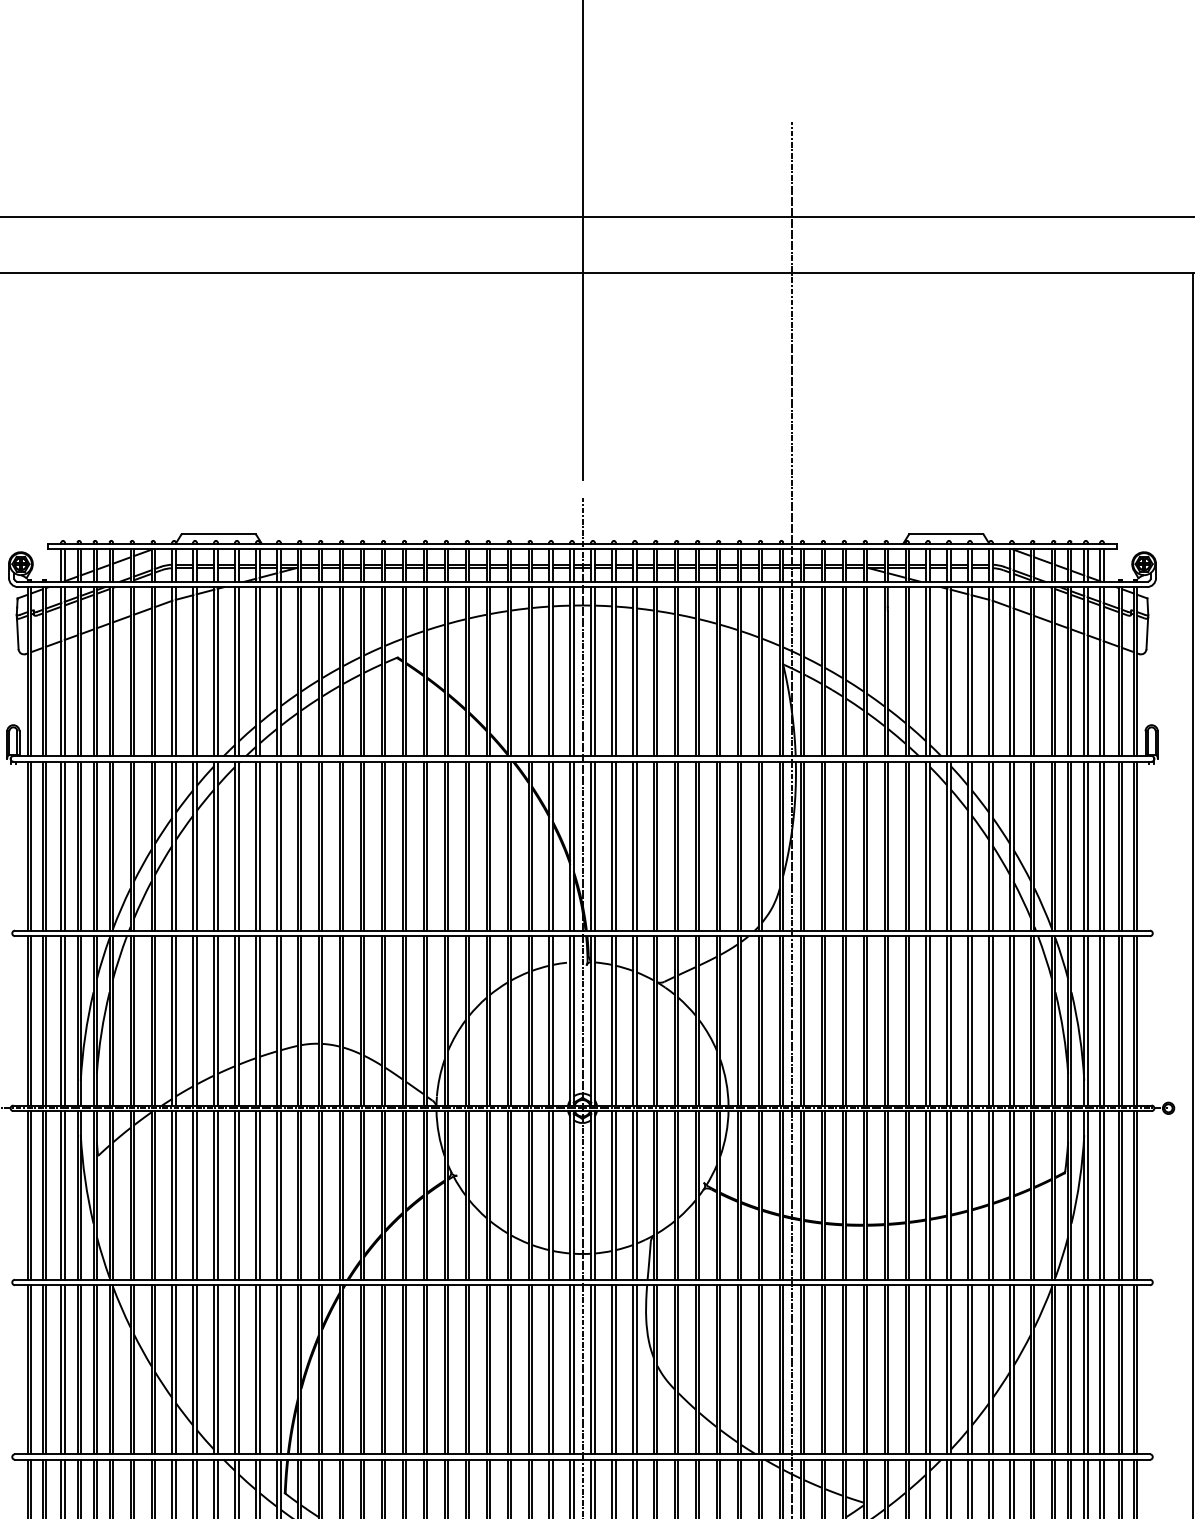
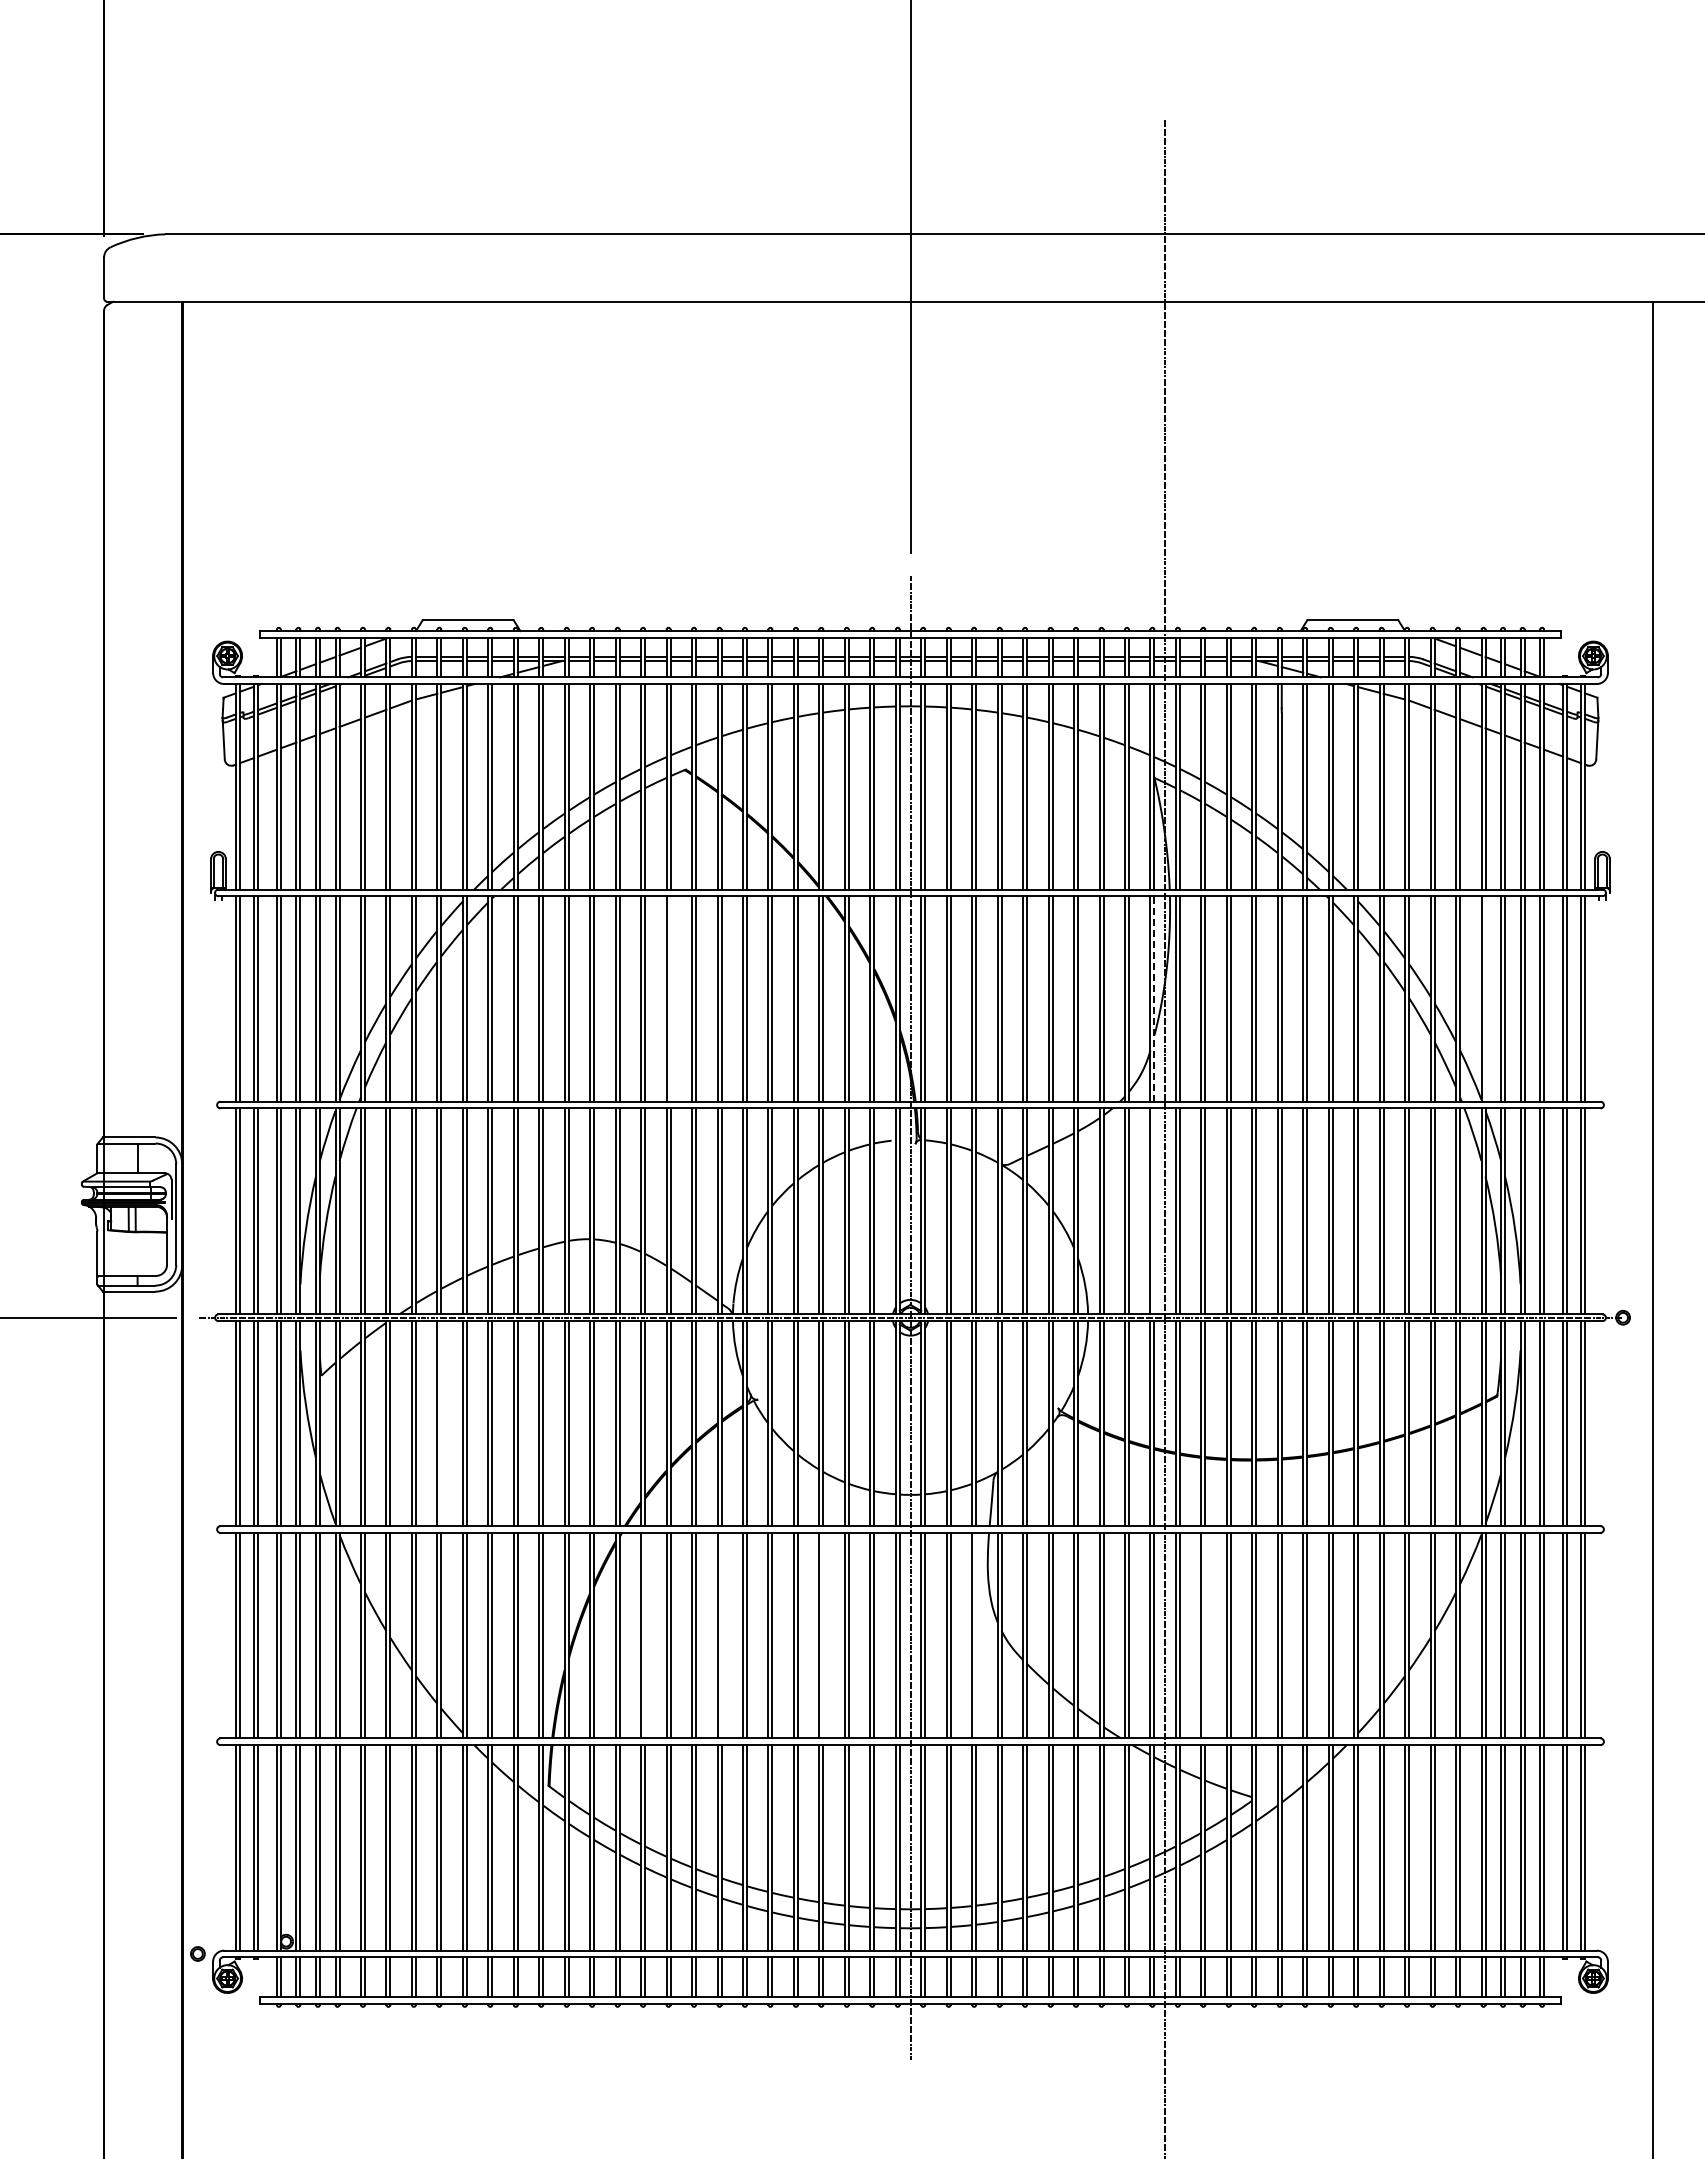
line: (385, 845) -> (670, 998), removed
line: (1055, 845) -> (1485, 998), removed
line: (783, 846) -> (1154, 999), solid -> dashed
line: (783, 1020) -> (1154, 1210), removed
line: (196, 1195) -> (441, 1423), removed
line: (364, 1369) -> (645, 1635), removed
line: (427, 1369) -> (721, 1635), removed
line: (510, 1369) -> (823, 1635), removed
line: (636, 1369) -> (976, 1635), removed
line: (825, 1369) -> (1205, 1635), removed

